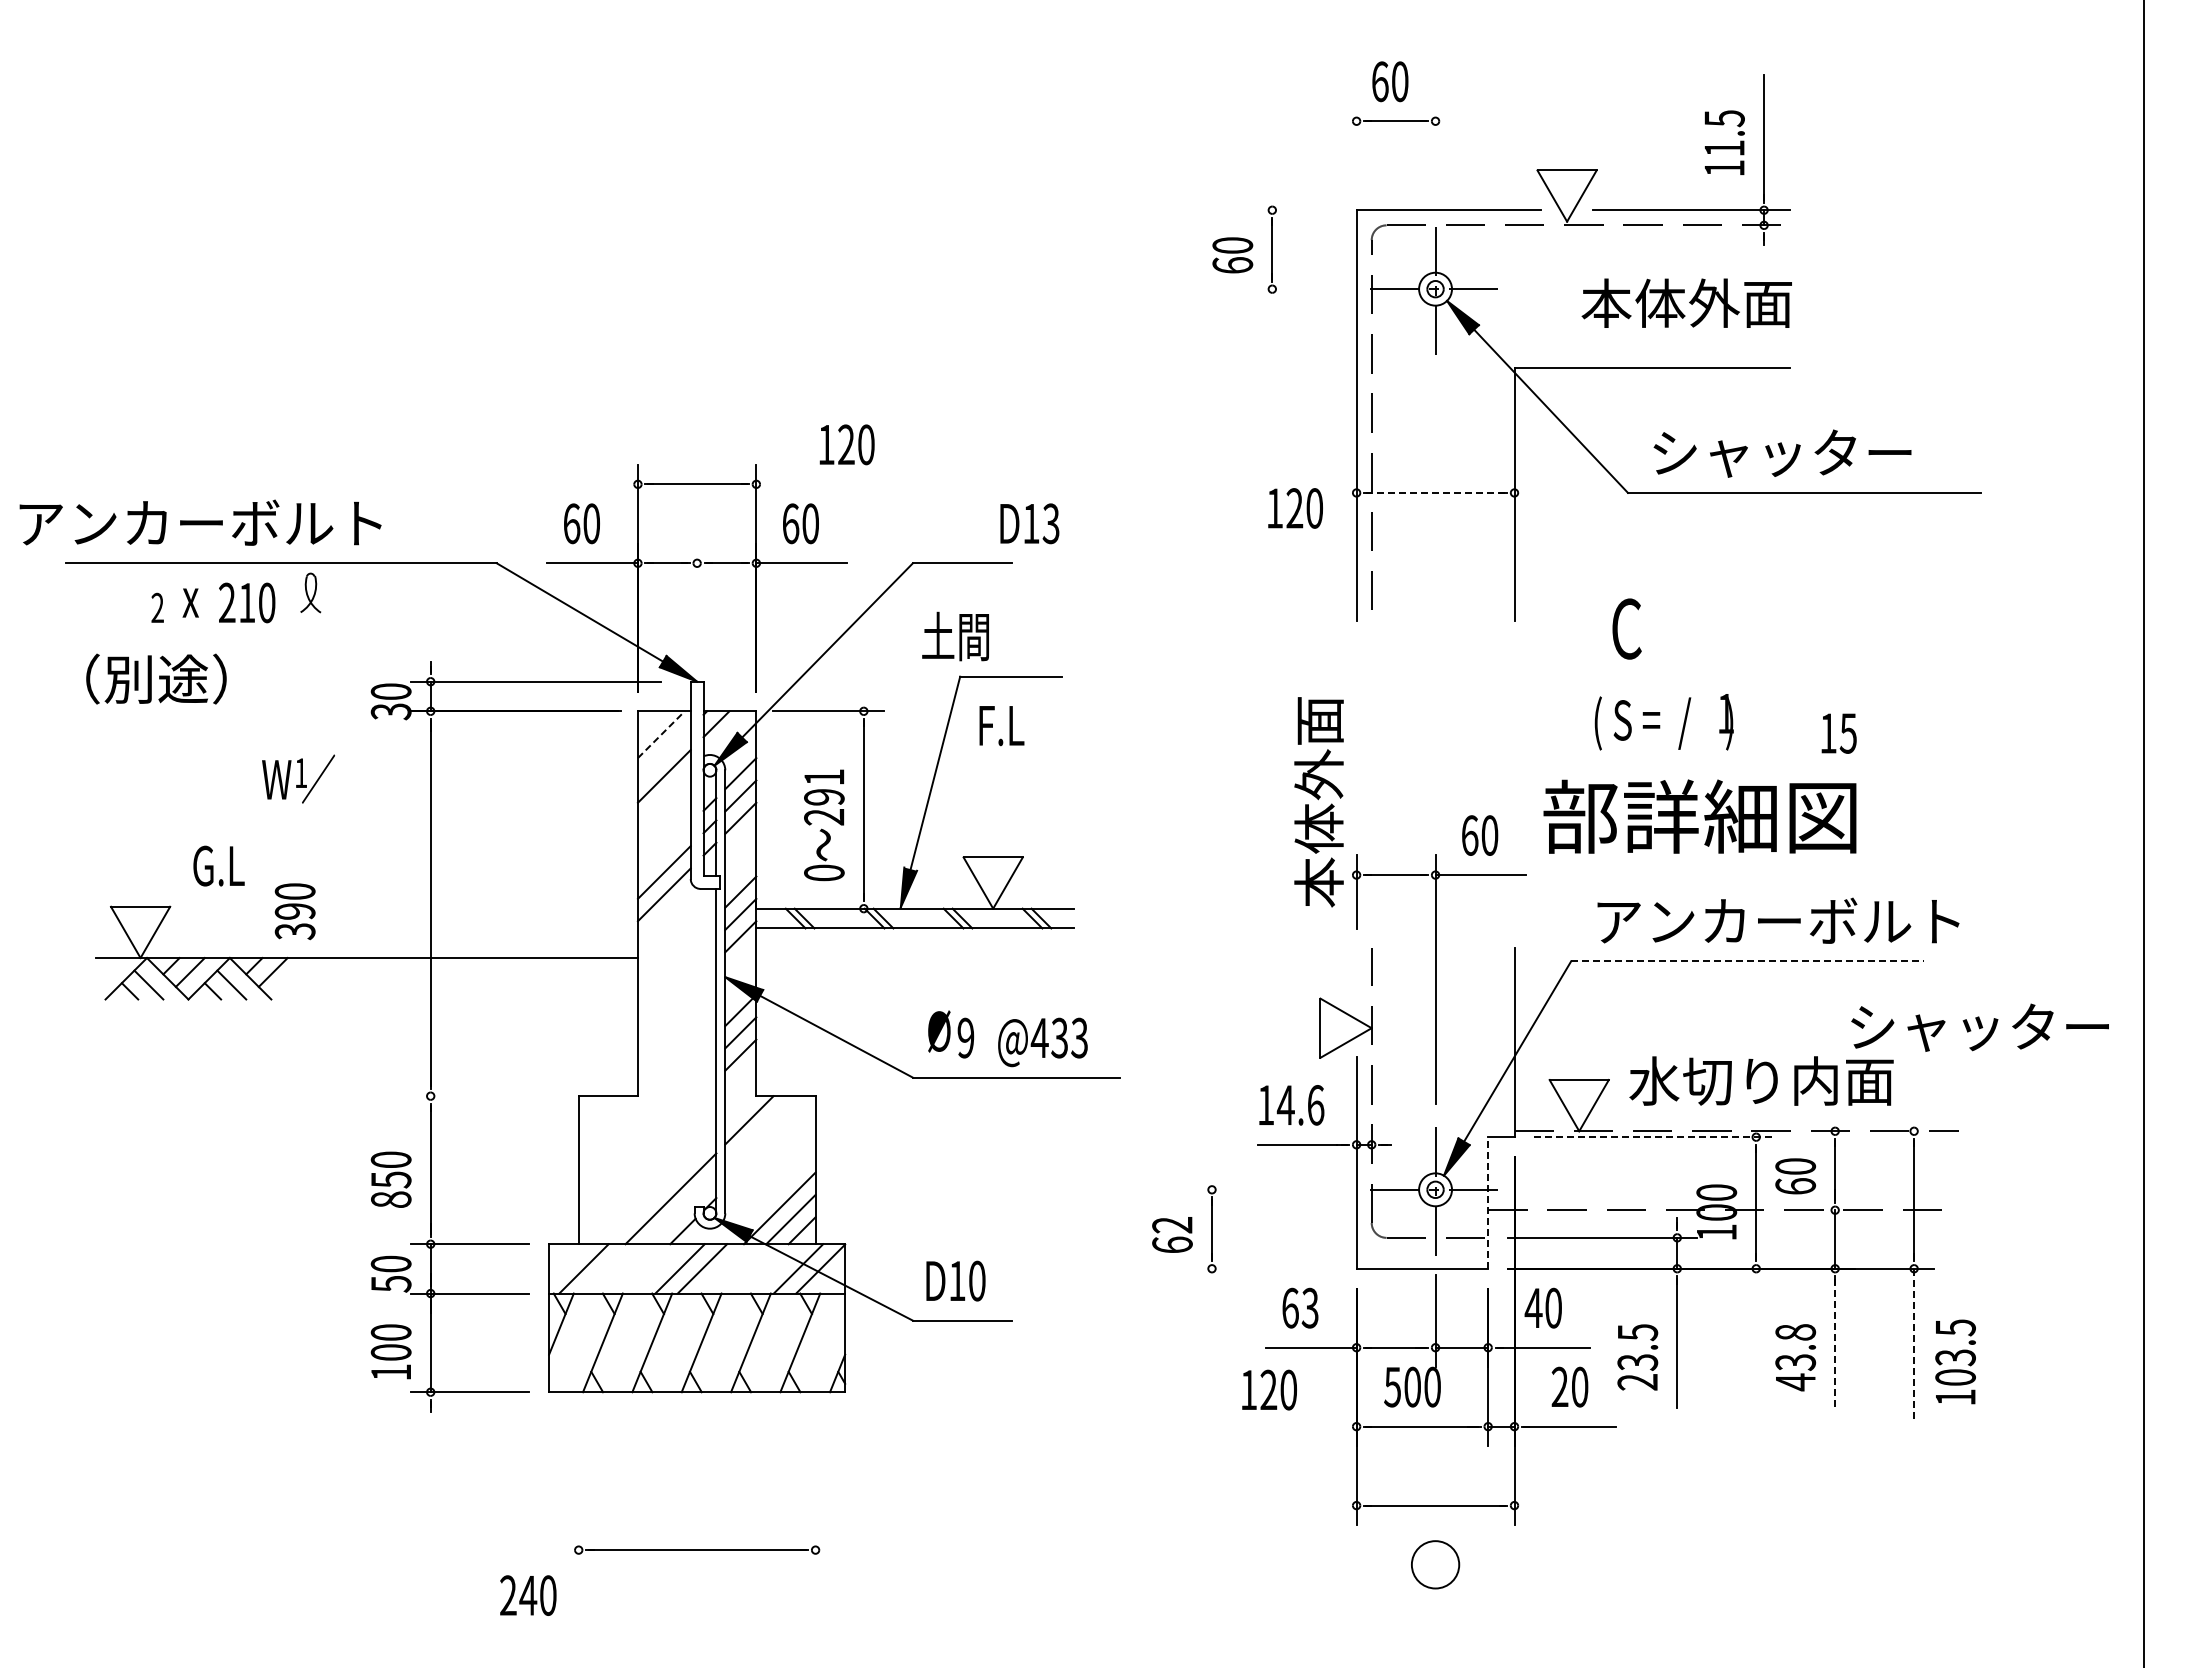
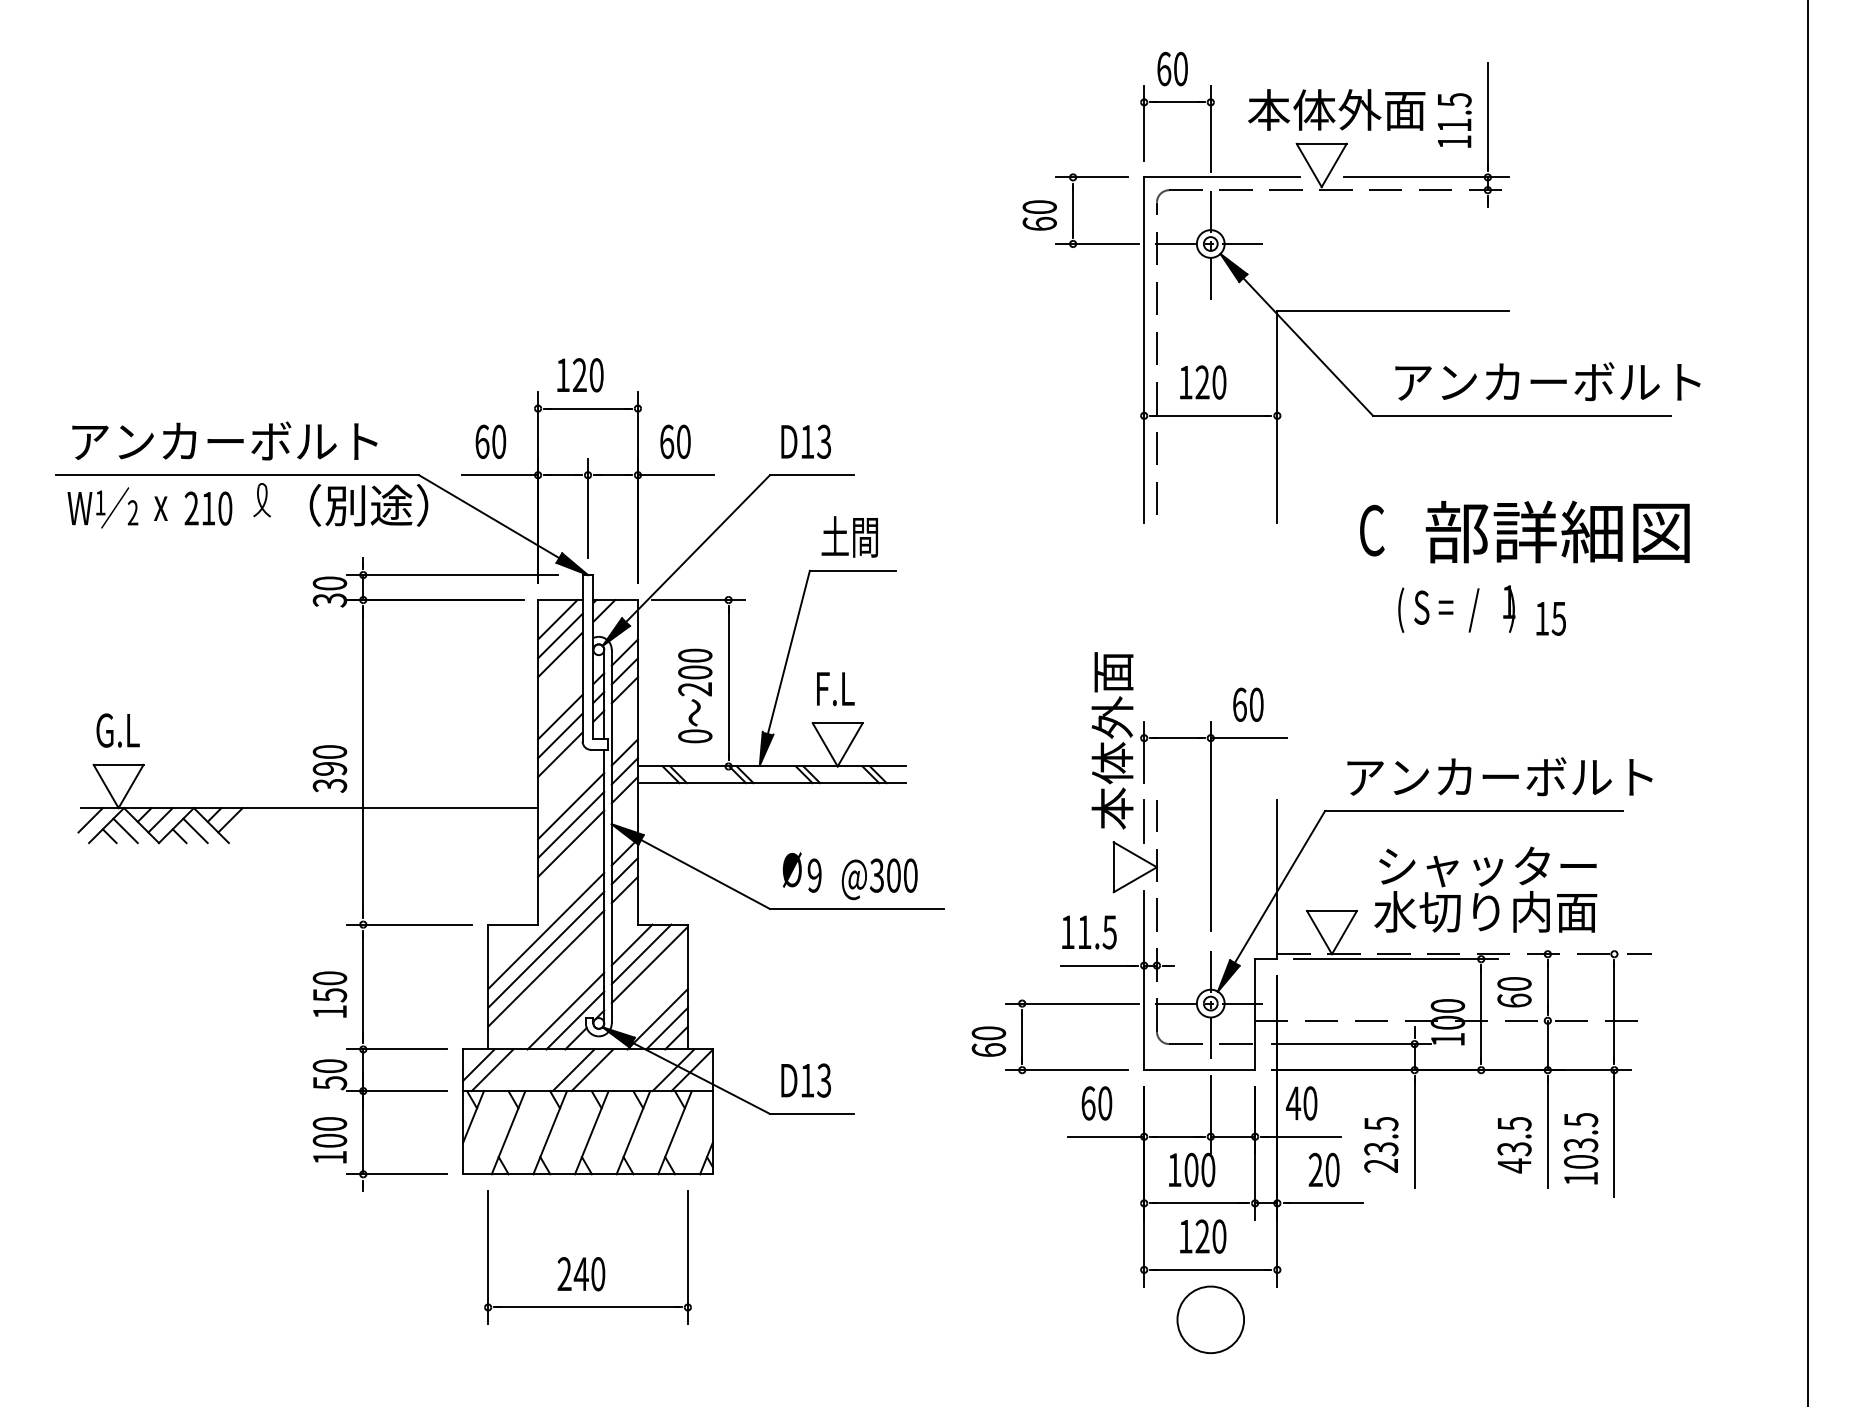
line: (1356, 145) -> (1144, 122), added
line: (1435, 152) -> (1210, 128), added
line: (1294, 210) -> (1091, 177), added
line: (1301, 289) -> (1097, 244), added
text: (1686, 302) -> (1336, 109), moved
text: (846, 444) -> (579, 374), moved
text: (1834, 453) -> (1547, 382), シャッター -> アンカーボルト
line: (1435, 492) -> (1210, 415), dashed -> solid
text: (1295, 508) -> (1203, 382), moved
text: (200, 522) -> (224, 440), moved
text: (1029, 523) -> (805, 441), moved
line: (697, 602) -> (588, 508), added
text: (955, 636) -> (849, 536), moved
text: (156, 678) -> (369, 504), moved
text: (1663, 722) -> (1456, 609), moved
text: (1001, 726) -> (835, 689), moved
line: (661, 734) -> (557, 619), dashed -> solid
line: (663, 753) -> (559, 635), added
text: (298, 778) -> (98, 507), moved
text: (824, 787) -> (695, 664), 291 -> 200
text: (1318, 802) -> (1112, 741), moved
text: (1699, 816) -> (1557, 531), moved
line: (663, 849) -> (559, 716), added
text: (218, 865) -> (117, 730), moved
text: (294, 911) -> (329, 768), moved
line: (676, 955) -> (570, 805), added
line: (1747, 961) -> (1473, 811), dashed -> solid
line: (107, 972) -> (90, 820), added
line: (1356, 973) -> (1144, 821), added
line: (676, 977) -> (570, 824), added
line: (676, 1000) -> (570, 843), added
text: (1979, 1027) -> (1487, 866), moved
text: (1058, 1037) -> (892, 875), @433 -> @300
line: (484, 1096) -> (408, 924), added
line: (647, 1103) -> (546, 930), added
text: (1300, 1105) -> (1096, 932), 14.6 -> 11.5
line: (647, 1125) -> (546, 949), added
line: (760, 1131) -> (641, 954), added
line: (1655, 1137) -> (1396, 959), dashed -> solid
line: (770, 1143) -> (649, 964), added
line: (647, 1148) -> (546, 968), added
line: (1271, 1189) -> (1072, 1003), added
text: (391, 1199) -> (330, 1011), 850 -> 150
line: (1488, 1202) -> (1255, 1014), dashed -> solid
line: (681, 1209) -> (574, 1020), added
text: (1172, 1225) -> (988, 1033), 62 -> 60
line: (567, 1262) -> (478, 1064), added
line: (1264, 1268) -> (1066, 1069), added
text: (976, 1280) -> (823, 1080), D10 -> D13
text: (1309, 1308) -> (1104, 1103), 63 -> 60
text: (1795, 1332) -> (1514, 1123), 43.8 -> 43.5
line: (1835, 1343) -> (1548, 1133), dashed -> solid
line: (1914, 1344) -> (1614, 1134), dashed -> solid
text: (1955, 1361) -> (1580, 1148), moved
text: (1392, 1387) -> (1174, 1170), 500 -> 100
text: (1269, 1389) -> (1203, 1236), moved
line: (578, 1490) -> (487, 1257), added
line: (815, 1490) -> (687, 1257), added
circle: (1435, 1564) -> (1210, 1319), size x1.67
text: (528, 1595) -> (581, 1274), moved

